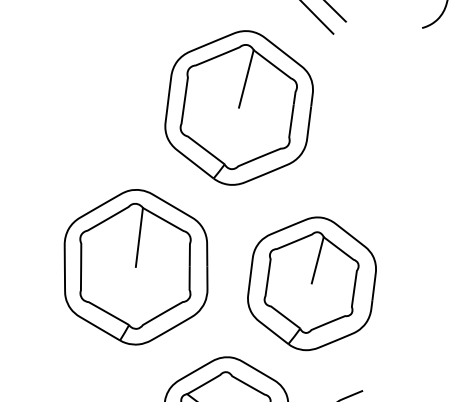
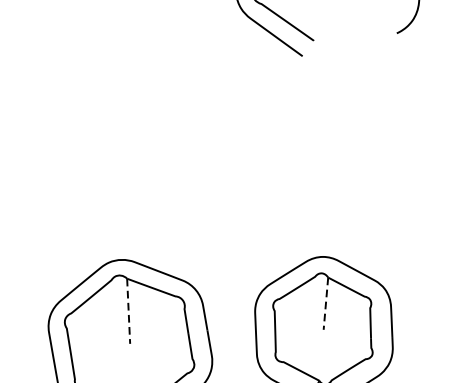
part: (238, 107) -> (212, 152), removed
line: (139, 237) -> (128, 311), solid -> dashed
line: (317, 260) -> (325, 303), solid -> dashed

